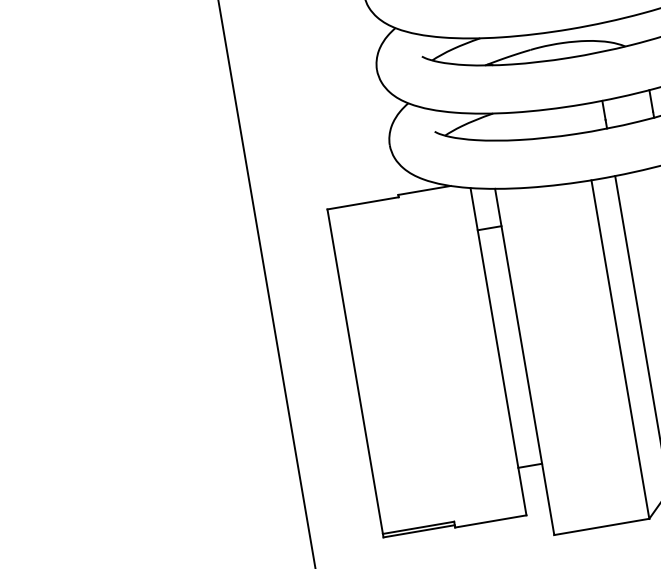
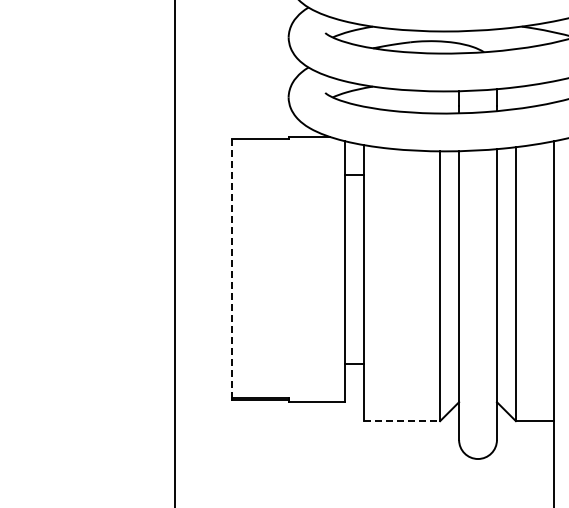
line: (354, 372) -> (231, 268), solid -> dashed
line: (602, 527) -> (402, 421), solid -> dashed

